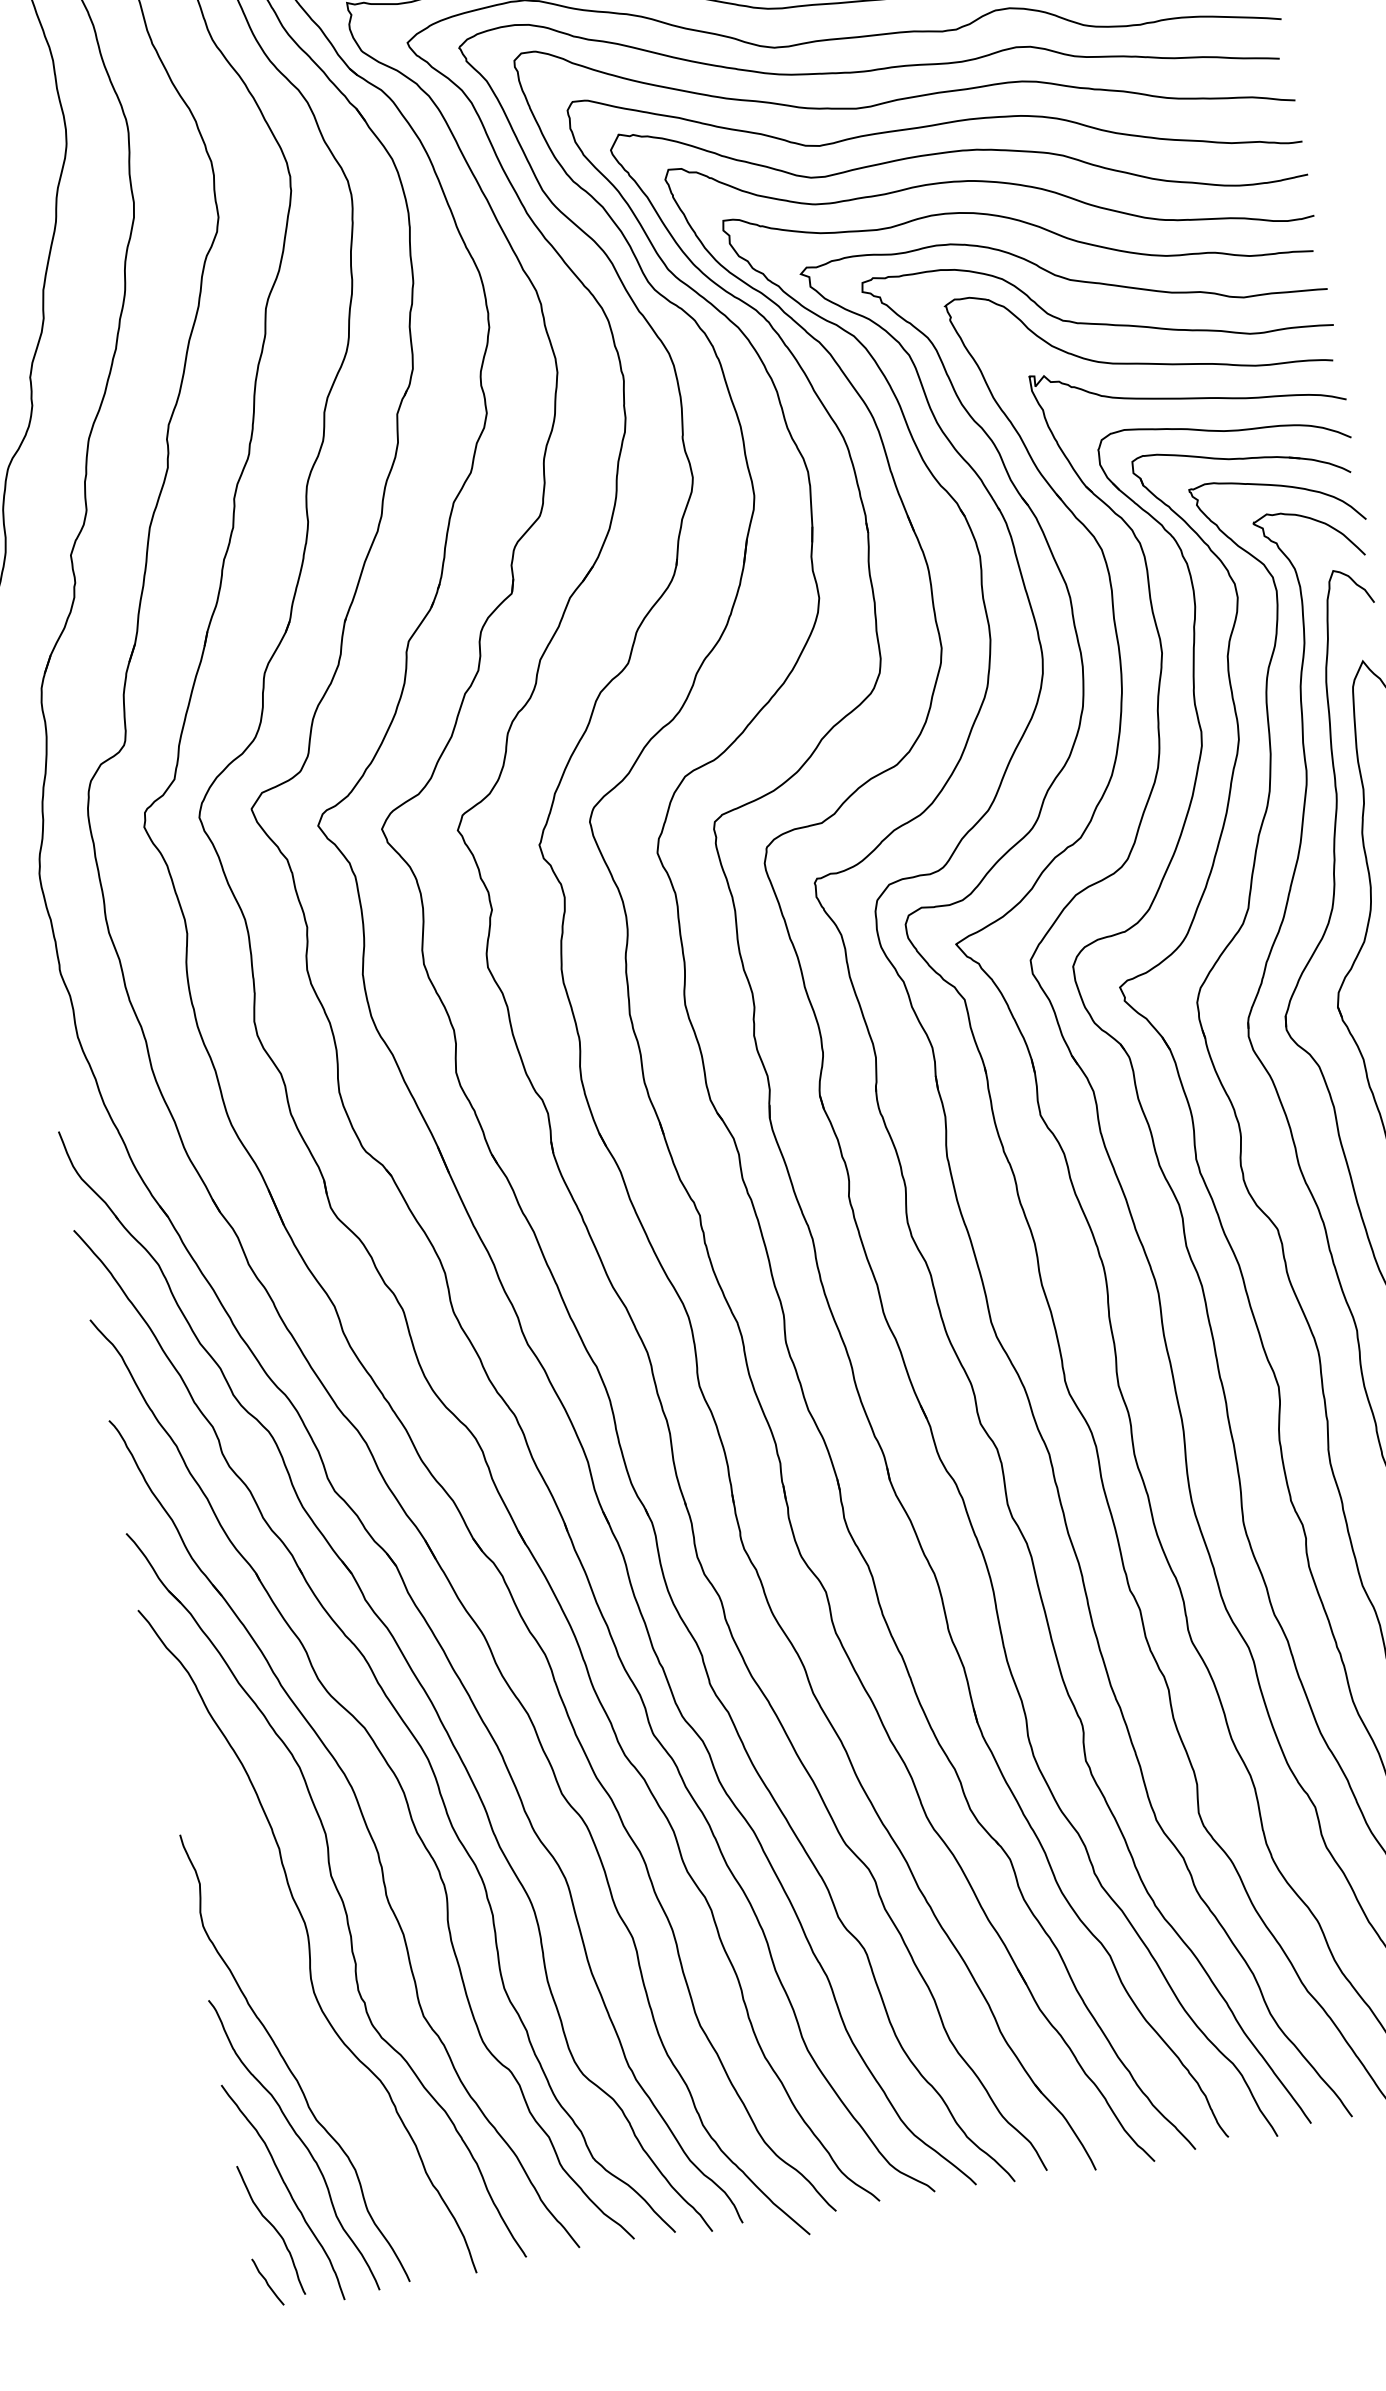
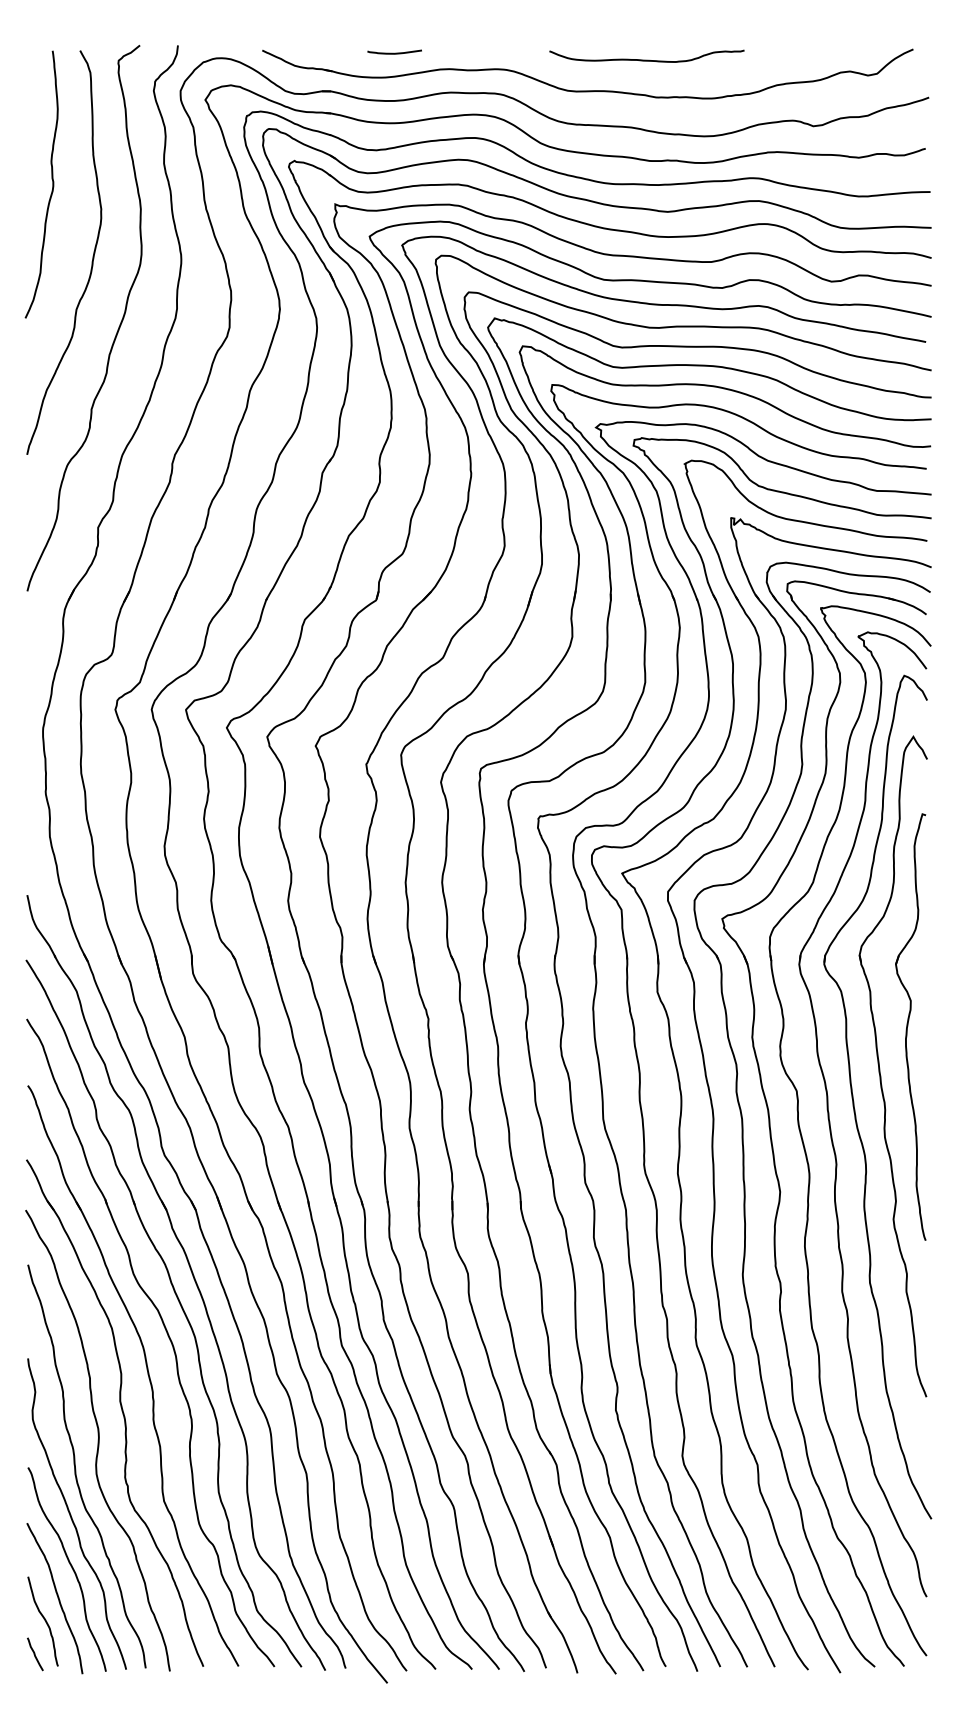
curve: (282, 1990) -> (76, 1469), added

